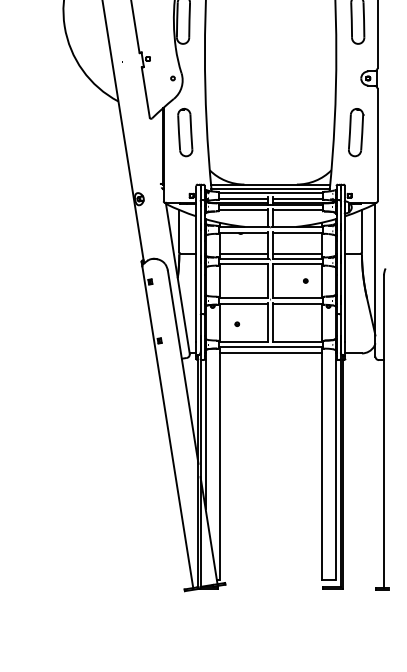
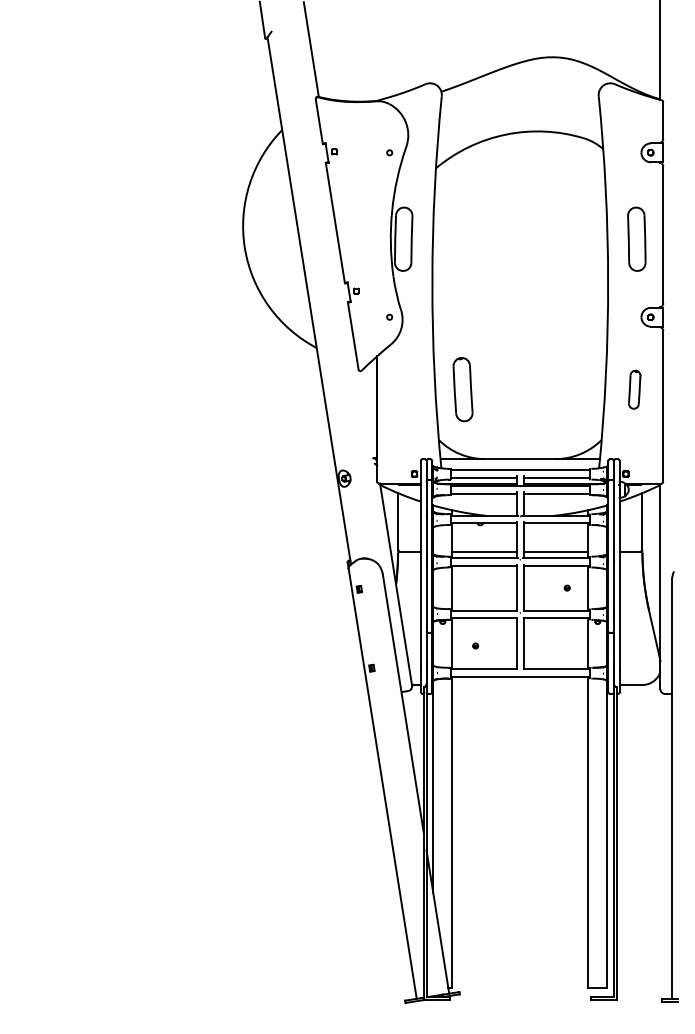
part: (184, 132) -> (462, 389), moved
part: (356, 132) -> (634, 389), size x0.6
line: (270, 188) -> (520, 464), removed
line: (270, 353) -> (520, 685), removed

